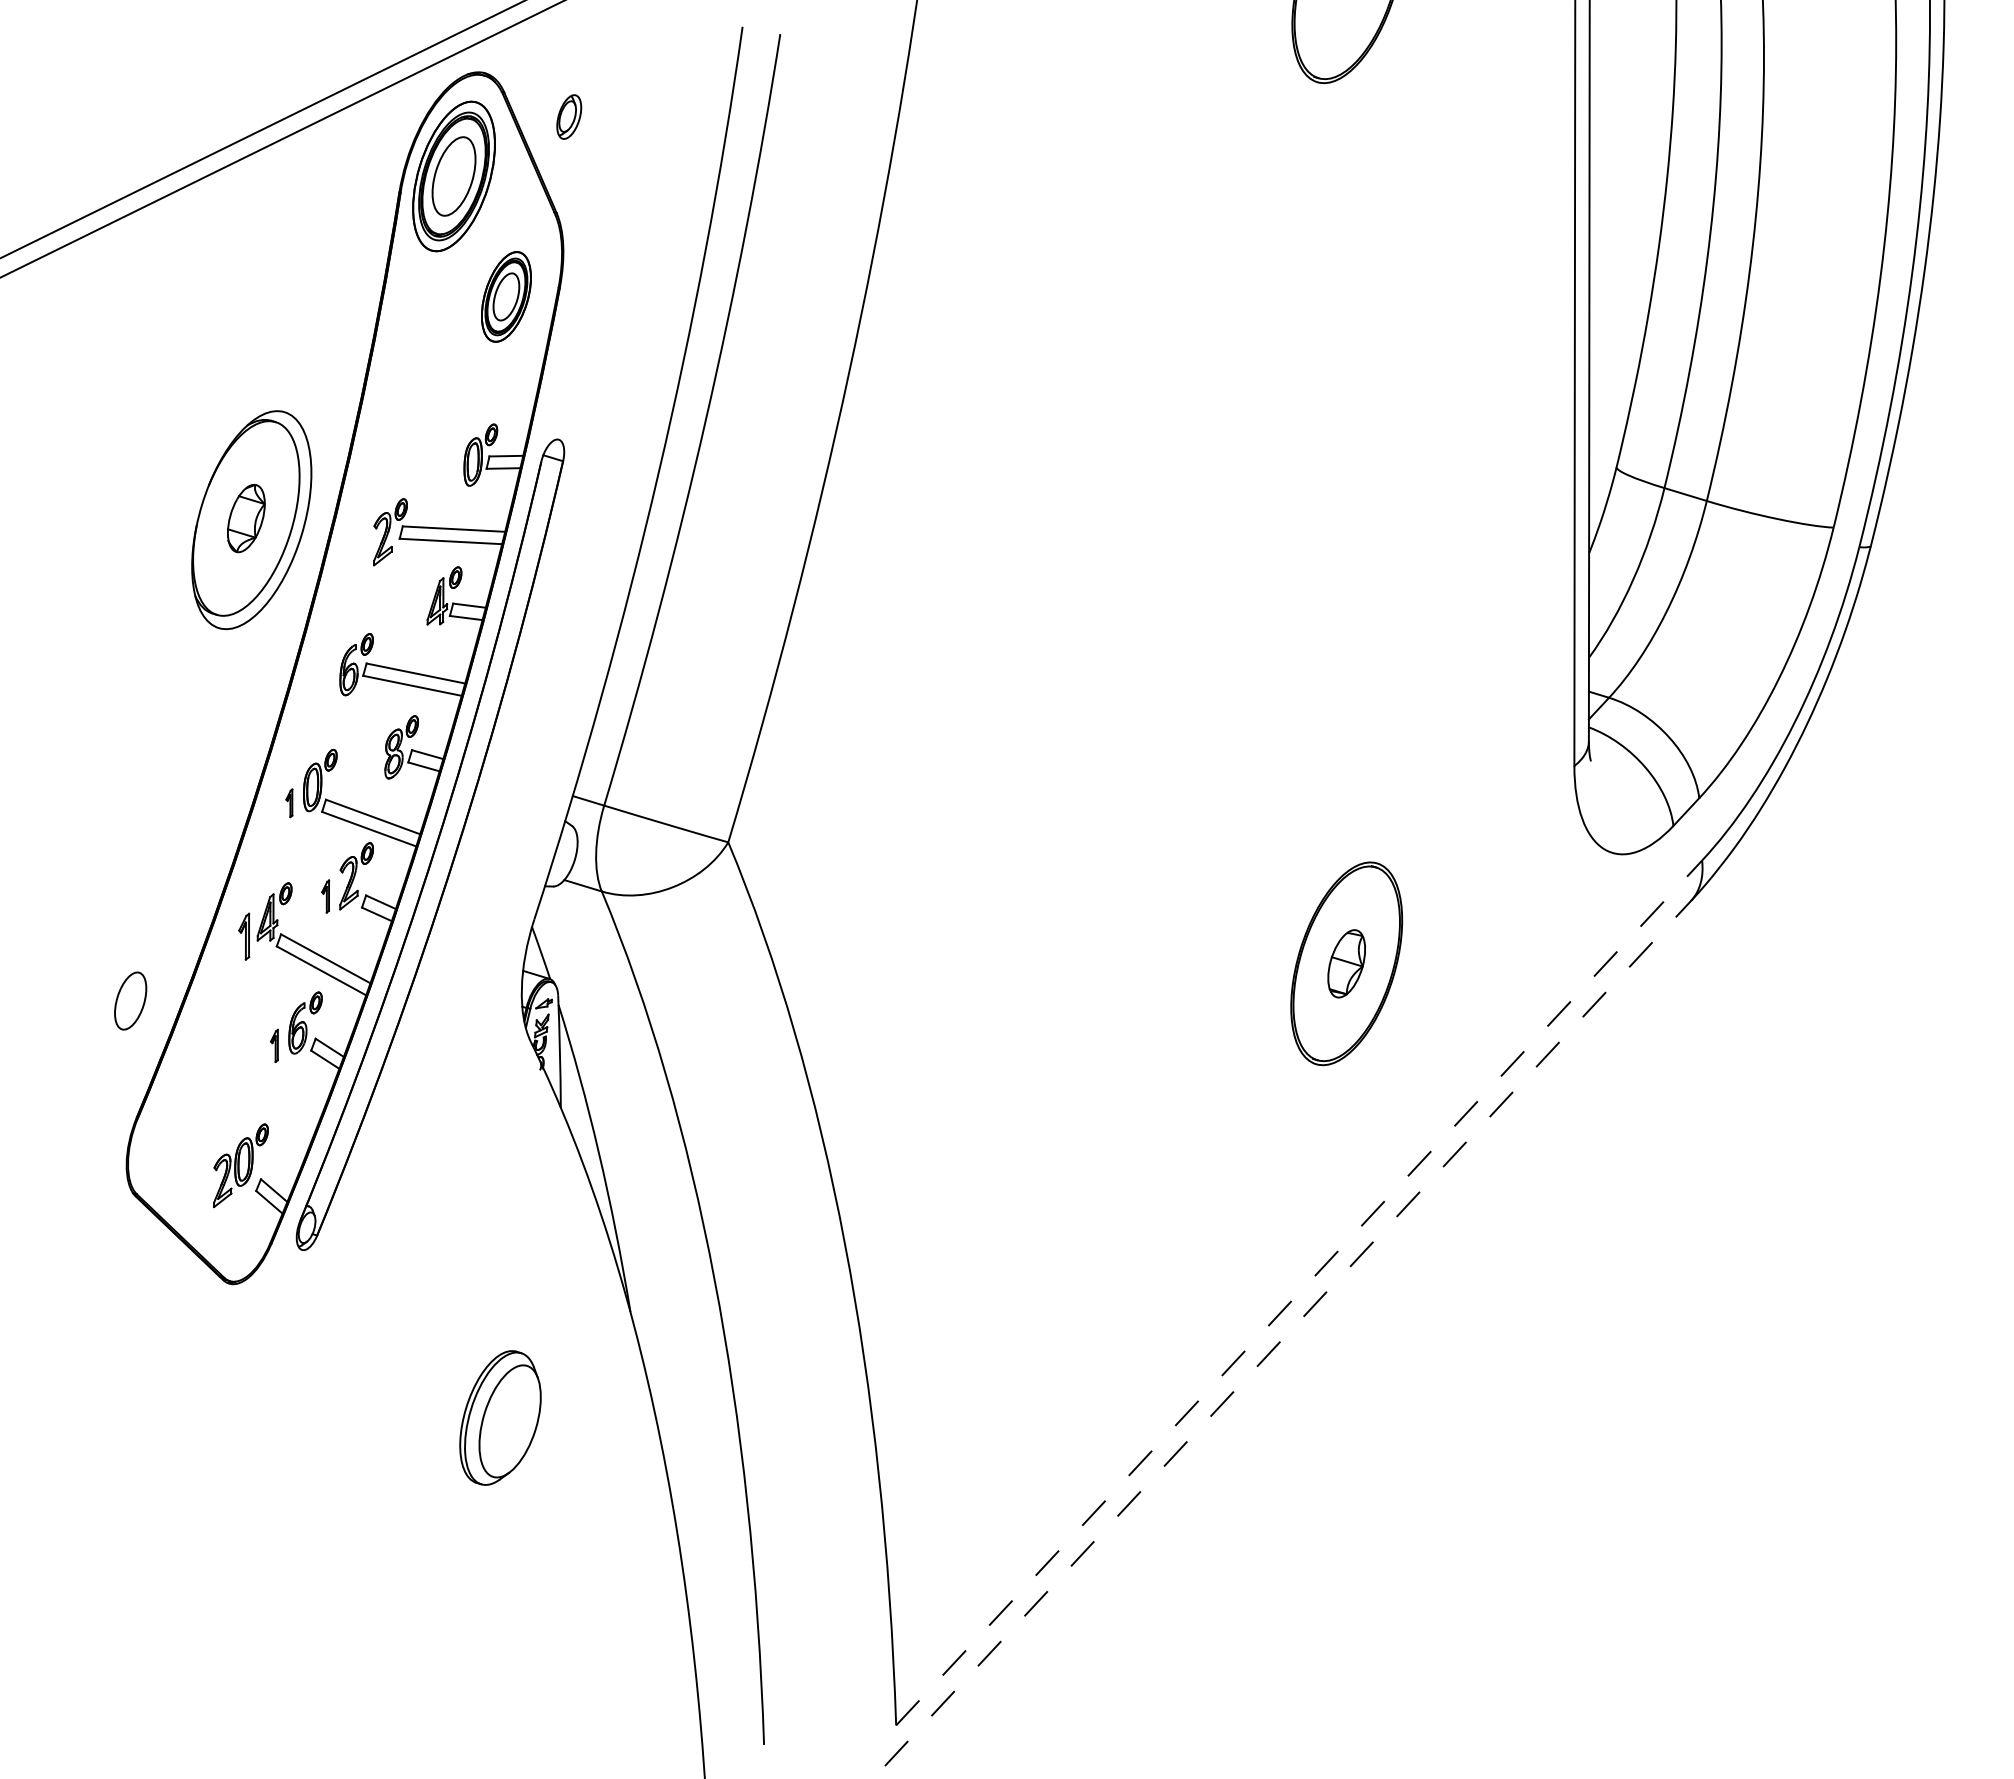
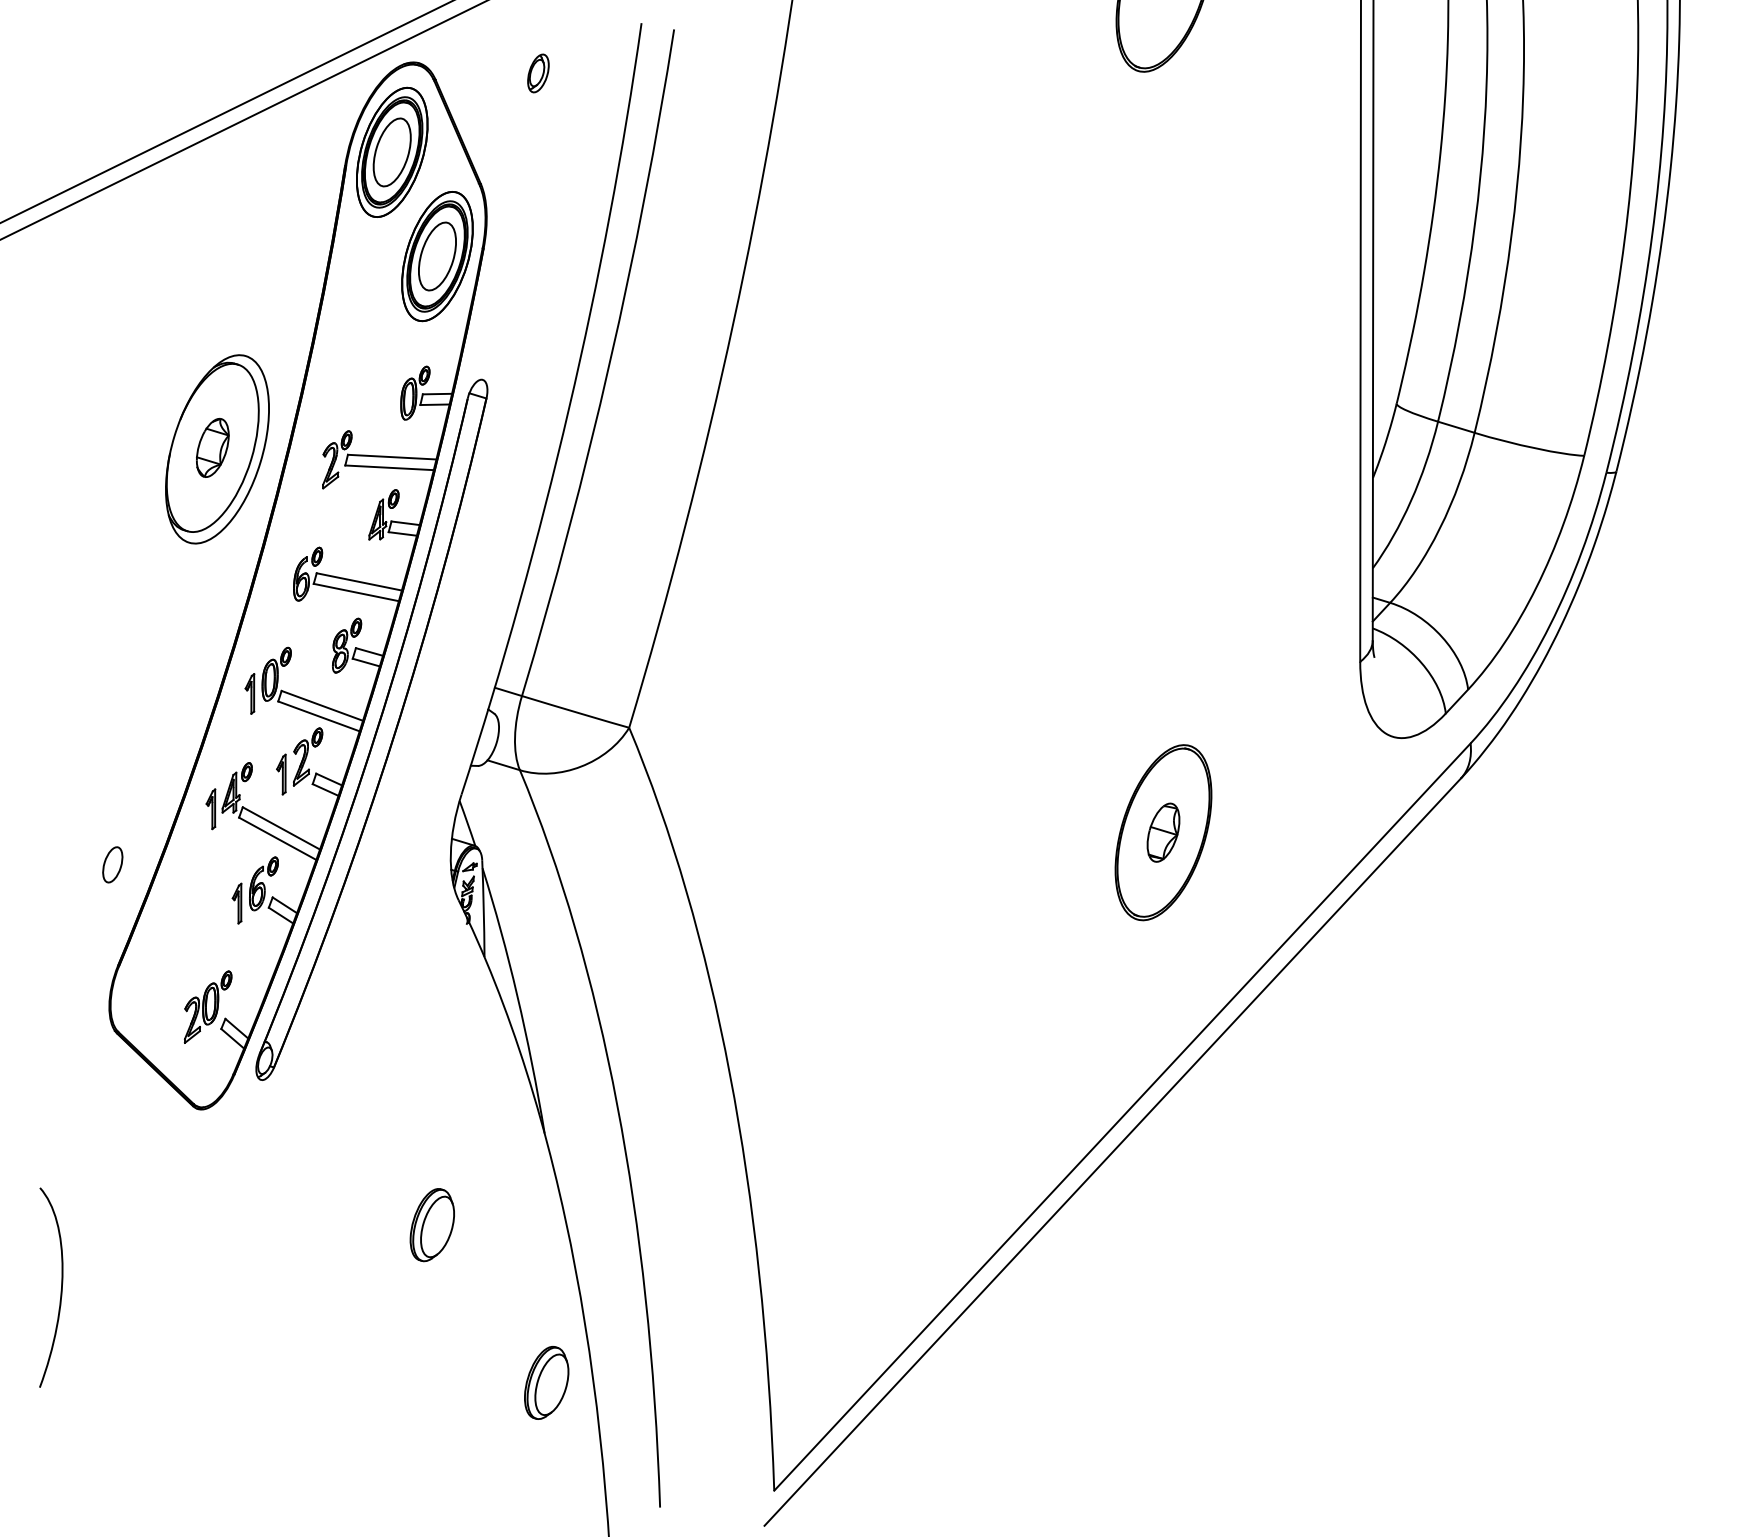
part: (569, 116) -> (538, 72), moved
part: (506, 296) -> (437, 256), size x1.67
part: (289, 803) -> (250, 694), size x1.67
part: (325, 896) -> (281, 774), size x1.43
part: (130, 1000) -> (112, 864), size x0.71
part: (274, 1045) -> (237, 903), size x1.43
line: (1299, 1292) -> (1122, 1116), dashed -> solid
line: (1288, 1333) -> (1113, 1152), dashed -> solid
part: (500, 1417) -> (432, 1224), size x0.62
curve: (70, 1490) -> (60, 1287), added
part: (632, 1600) -> (546, 1382), added

